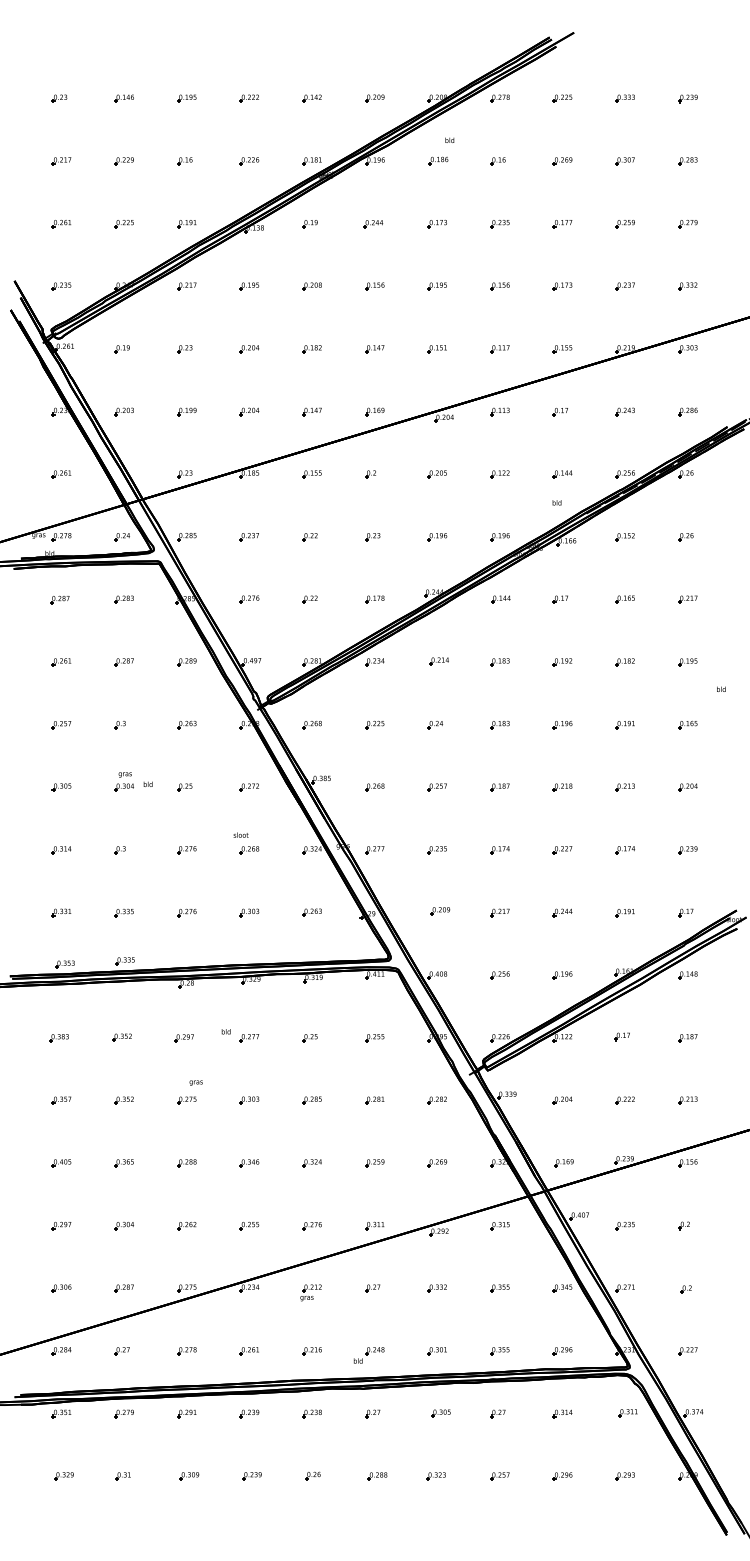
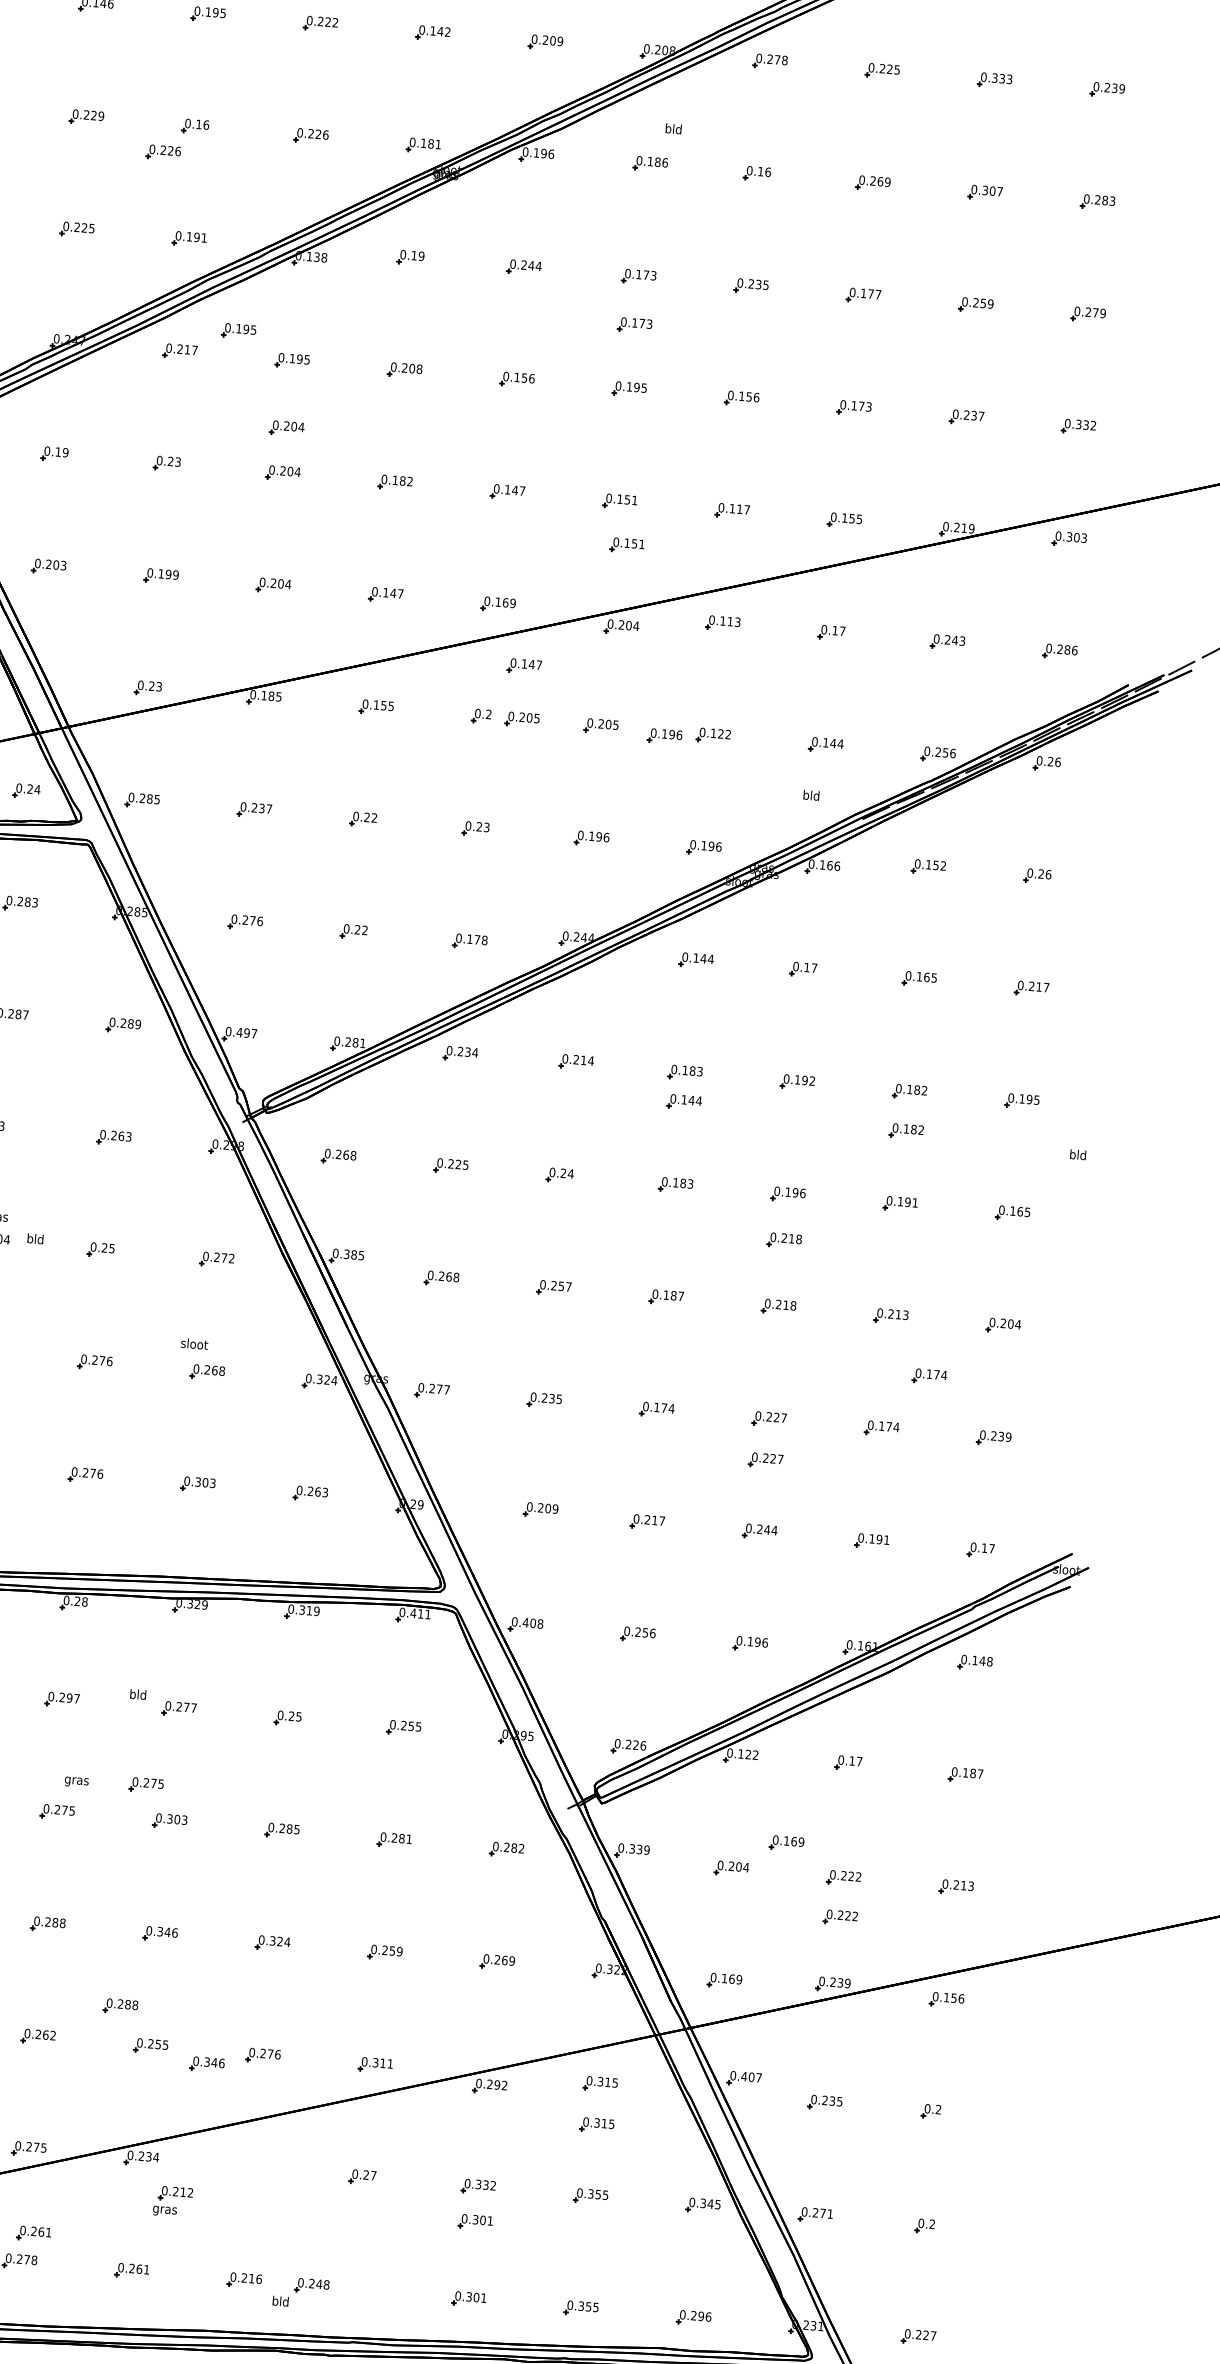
part: (168, 177) -> (163, 153), added
part: (436, 250) -> (633, 324), added
part: (218, 272) -> (238, 331), added
part: (249, 324) -> (286, 429), added
part: (442, 373) -> (625, 546), added
part: (391, 444) -> (523, 665), added
part: (392, 474) -> (520, 719), added
part: (472, 477) -> (663, 737), added
part: (500, 678) -> (683, 1102), added
part: (624, 684) -> (905, 1131), added
part: (562, 750) -> (783, 1240), added
part: (648, 819) -> (927, 1377), added
part: (562, 873) -> (765, 1461), added
part: (234, 1081) -> (145, 1785), added
part: (591, 1084) -> (785, 1844), added
part: (624, 1122) -> (839, 1917), added
part: (230, 1205) -> (119, 2006), added
part: (281, 1233) -> (207, 2064), added
part: (499, 1249) -> (595, 2126), added
part: (310, 1292) -> (172, 2200), moved
part: (436, 1308) -> (473, 2222), added
part: (192, 1335) -> (32, 2234), added
part: (368, 1355) -> (299, 2293), moved

